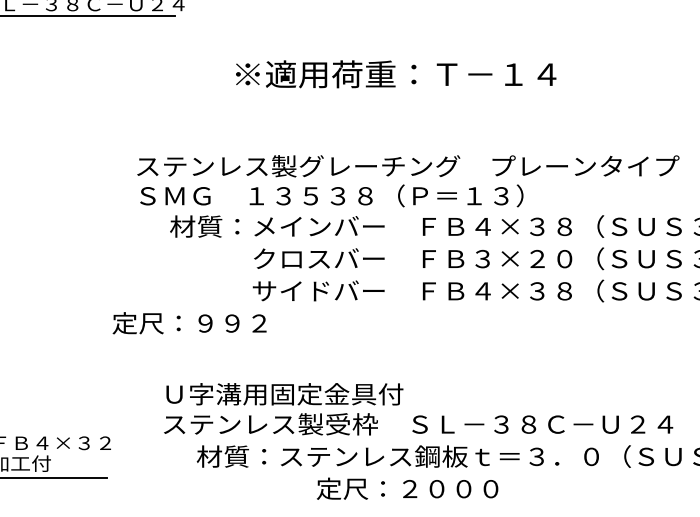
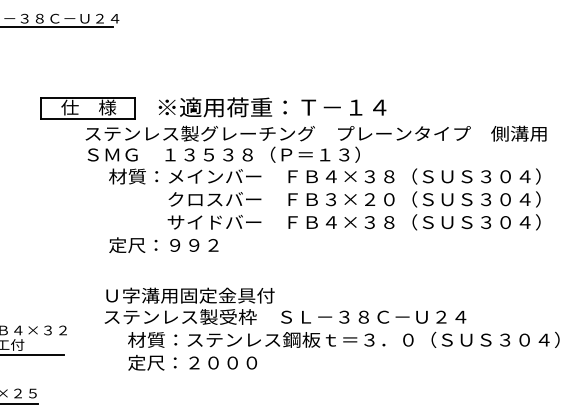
text: (396, 74) -> (272, 107), moved
part: (139, 130) -> (87, 108), added
text: (189, 322) -> (163, 244), moved
text: (407, 488) -> (192, 362), moved

